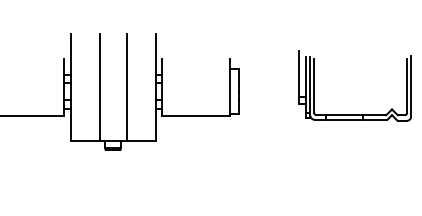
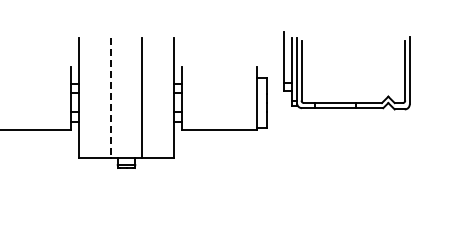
line: (99, 87) -> (111, 98), solid -> dashed
part: (354, 114) -> (346, 102), moved

